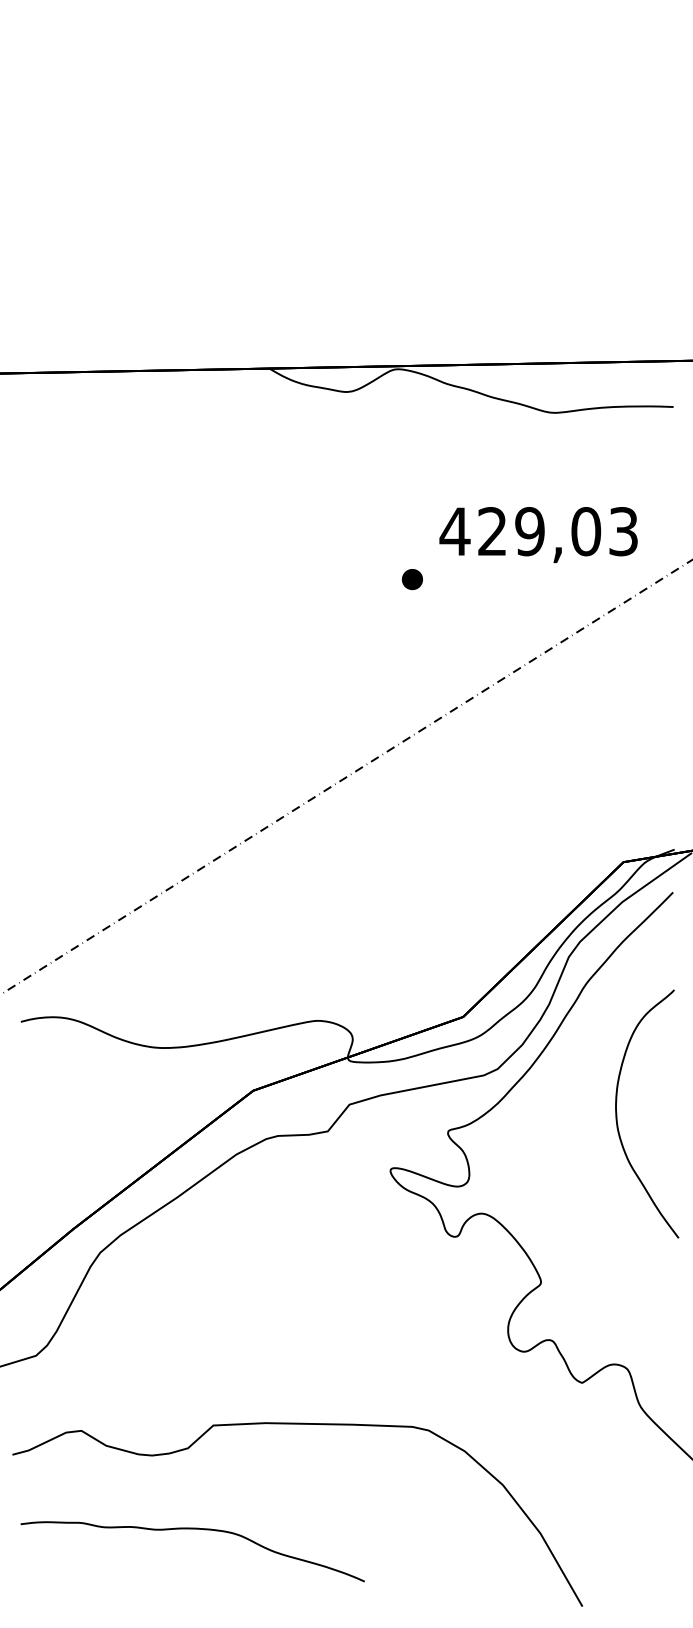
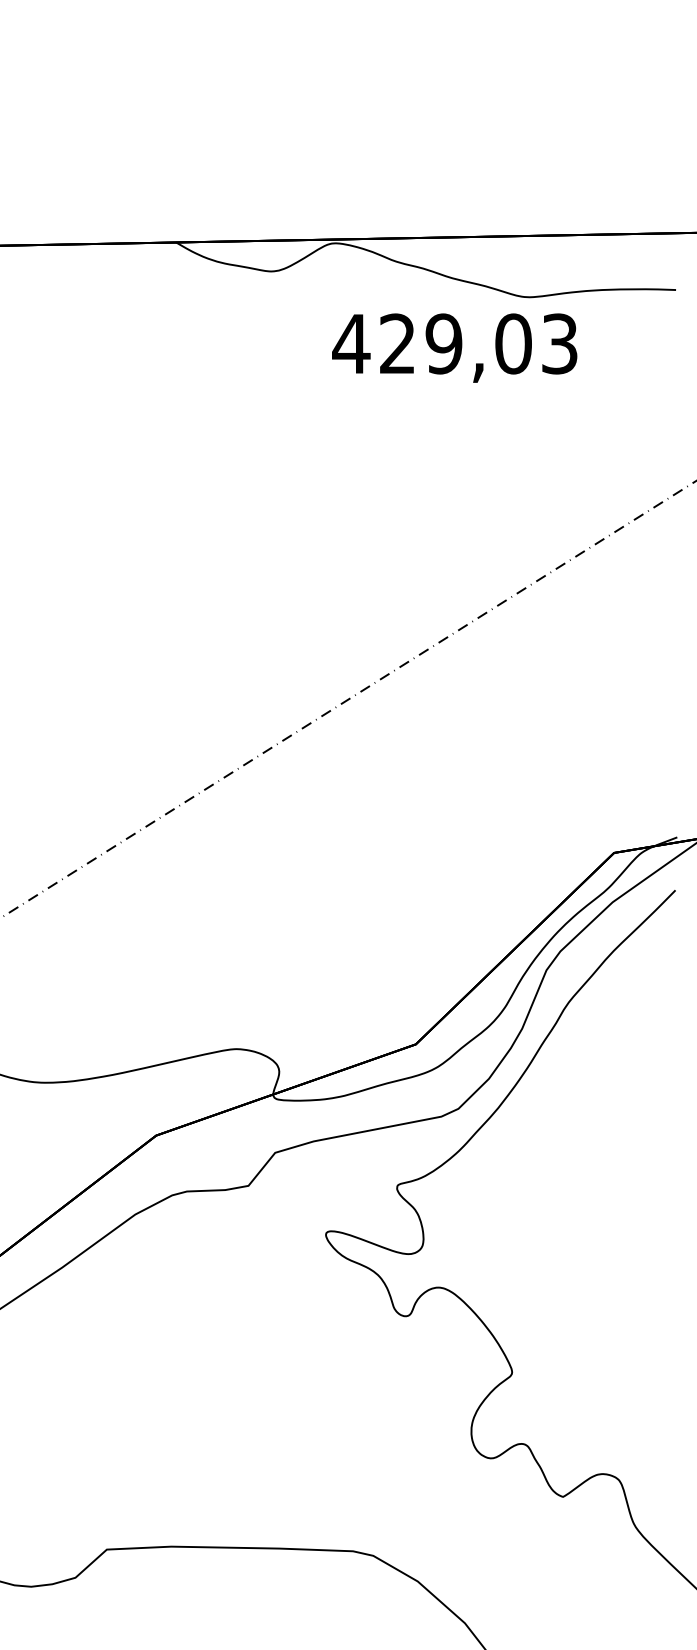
text: (538, 534) -> (454, 347), moved
part: (411, 579) -> (351, 503), removed
curve: (617, 1113) -> (606, 1163), removed

